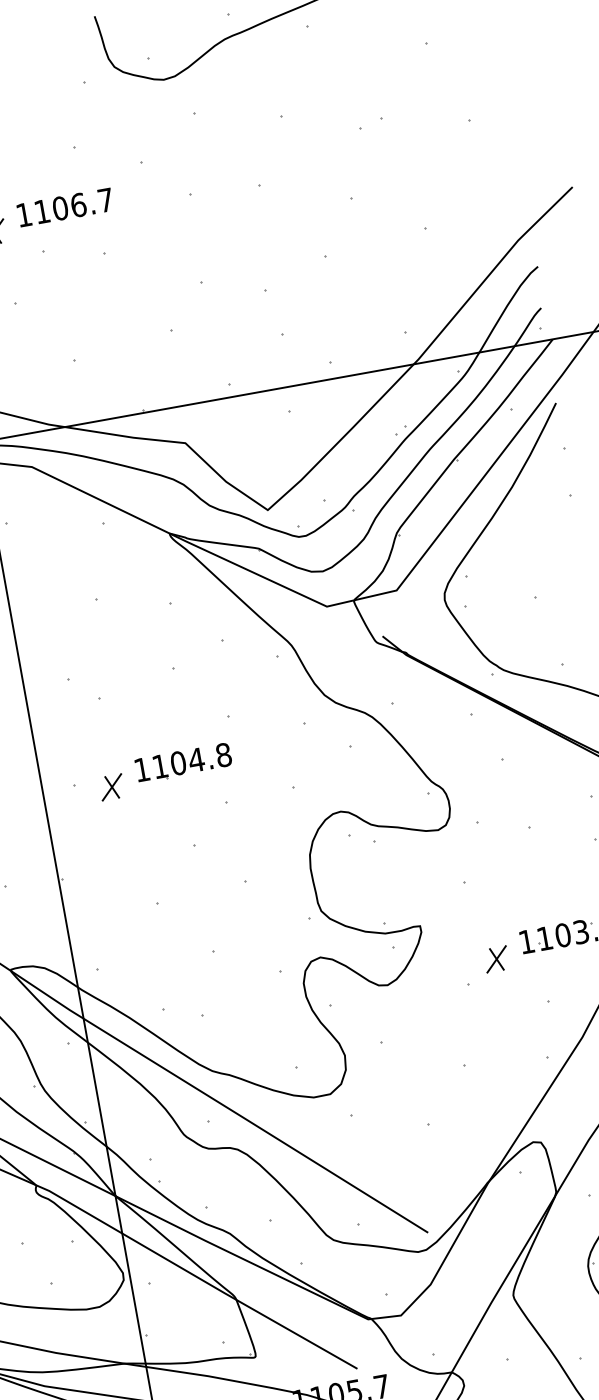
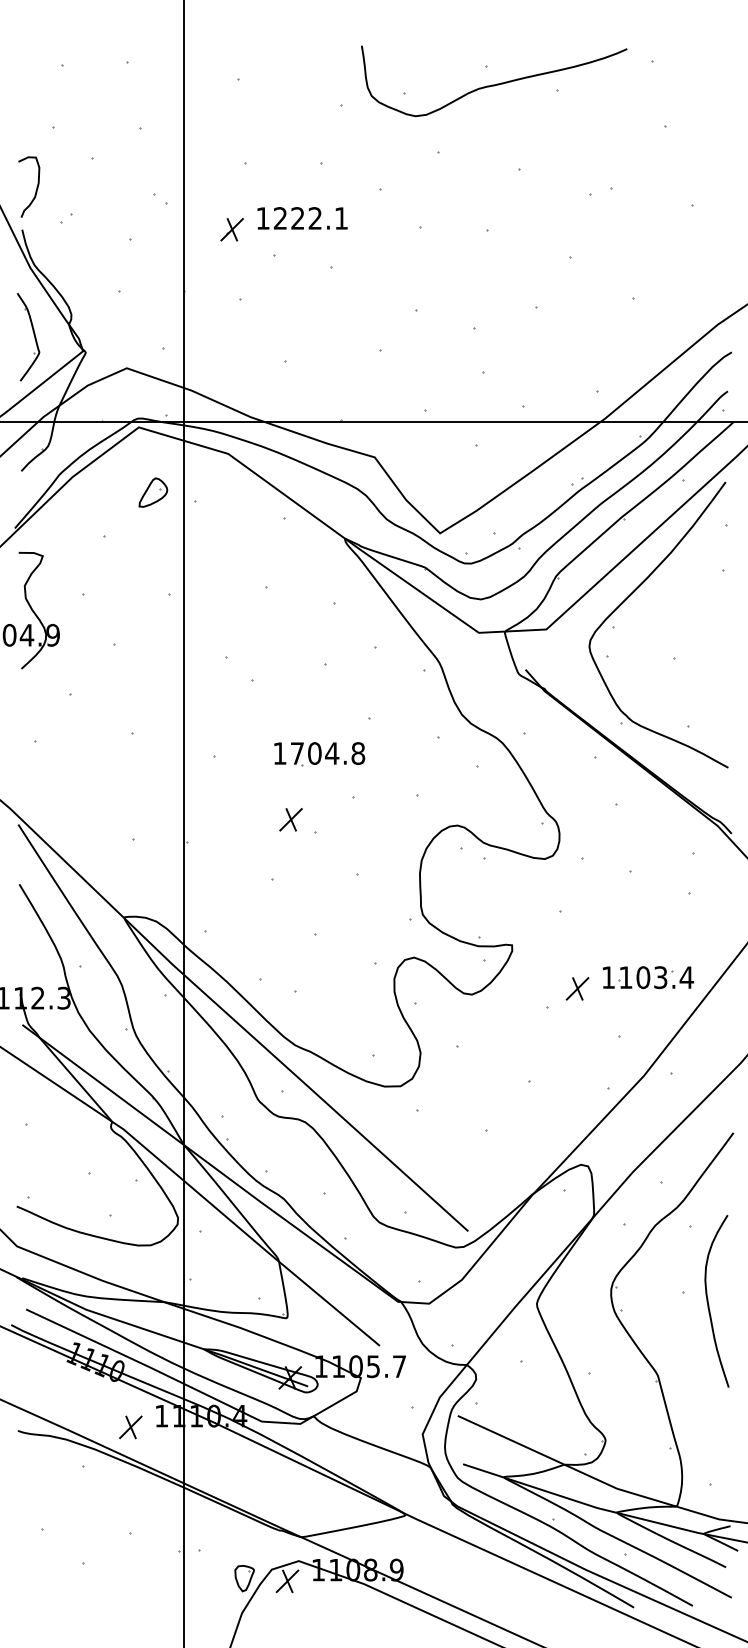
text: (73, 206) -> (310, 218), 1106.7 -> 1222.1
text: (160, 766) -> (297, 753), 1104.8 -> 1704.8
part: (111, 787) -> (290, 819), moved

